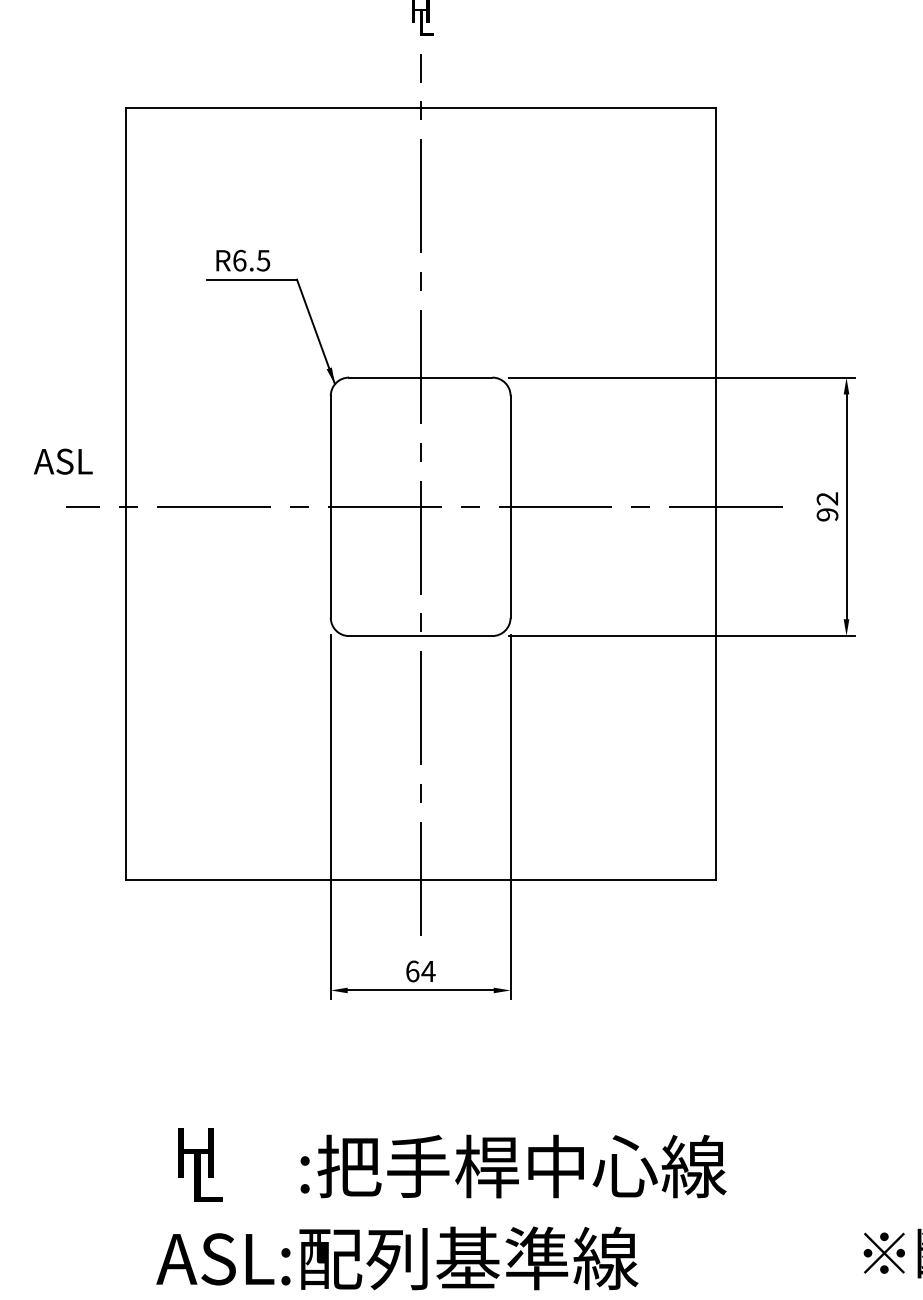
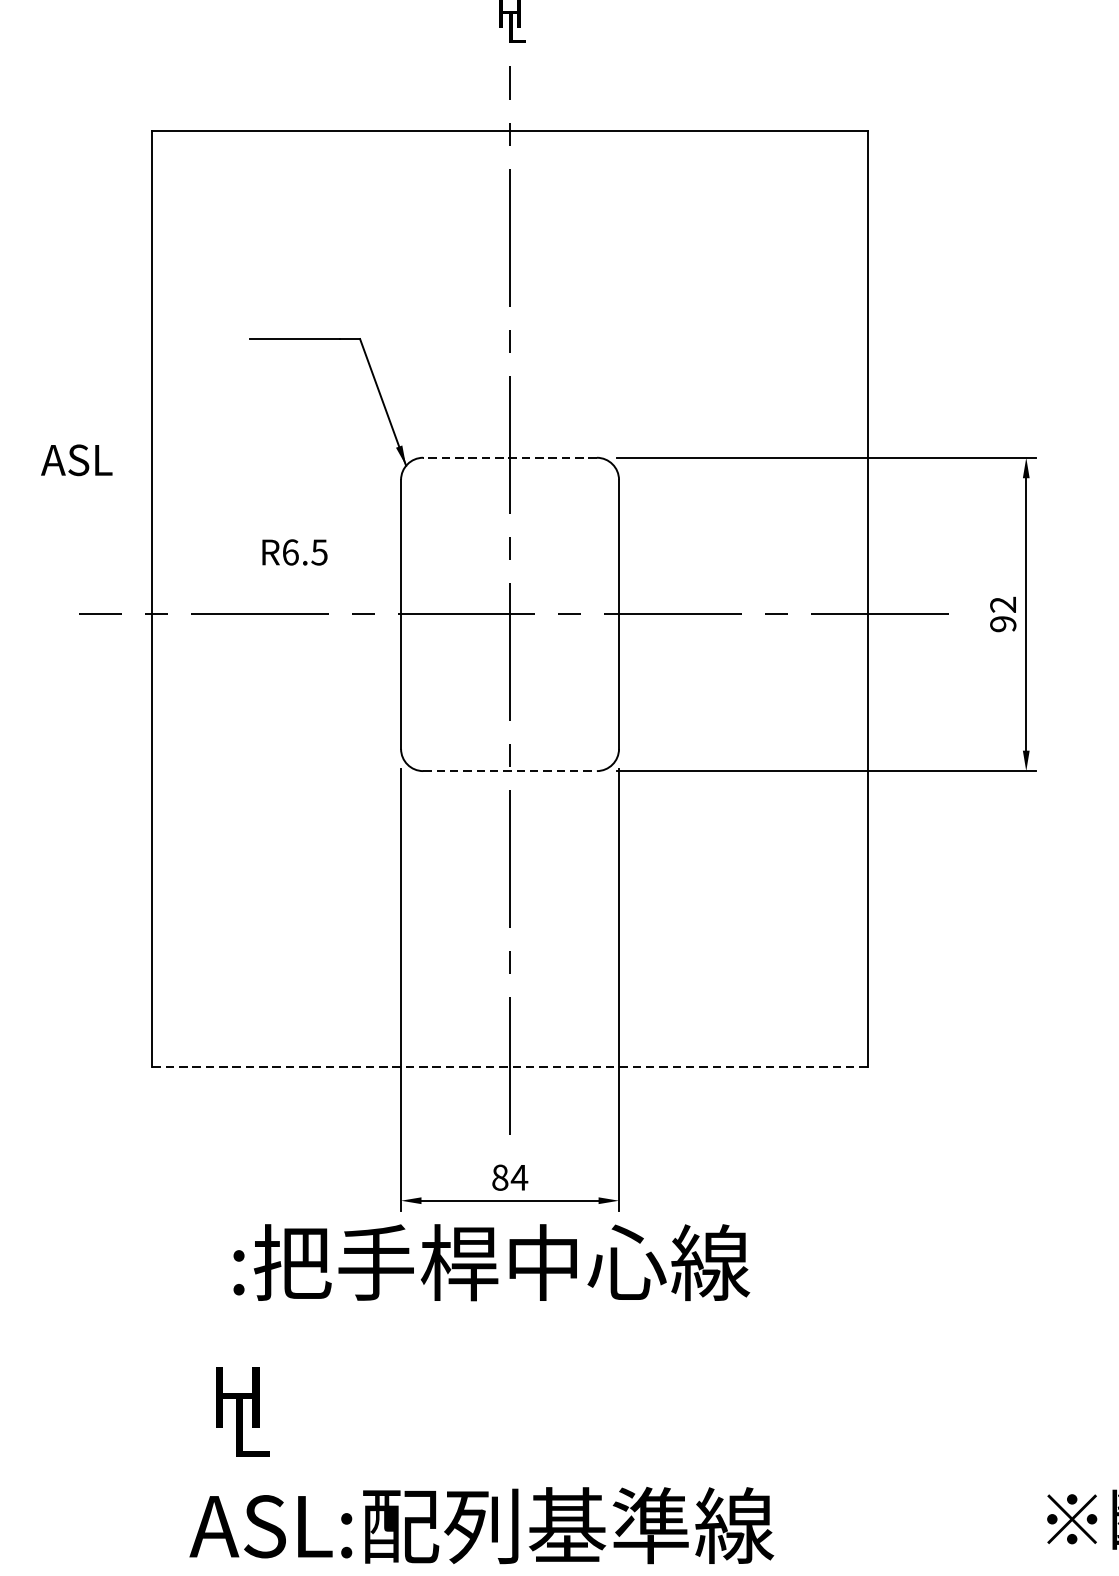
text: (243, 260) -> (295, 552), moved
line: (420, 377) -> (509, 457), solid -> dashed
text: (63, 461) -> (77, 460), moved
line: (420, 636) -> (509, 771), solid -> dashed
line: (420, 880) -> (509, 1067), solid -> dashed
text: (412, 971) -> (500, 1177), 64 -> 84
text: (513, 1166) -> (491, 1262), moved

